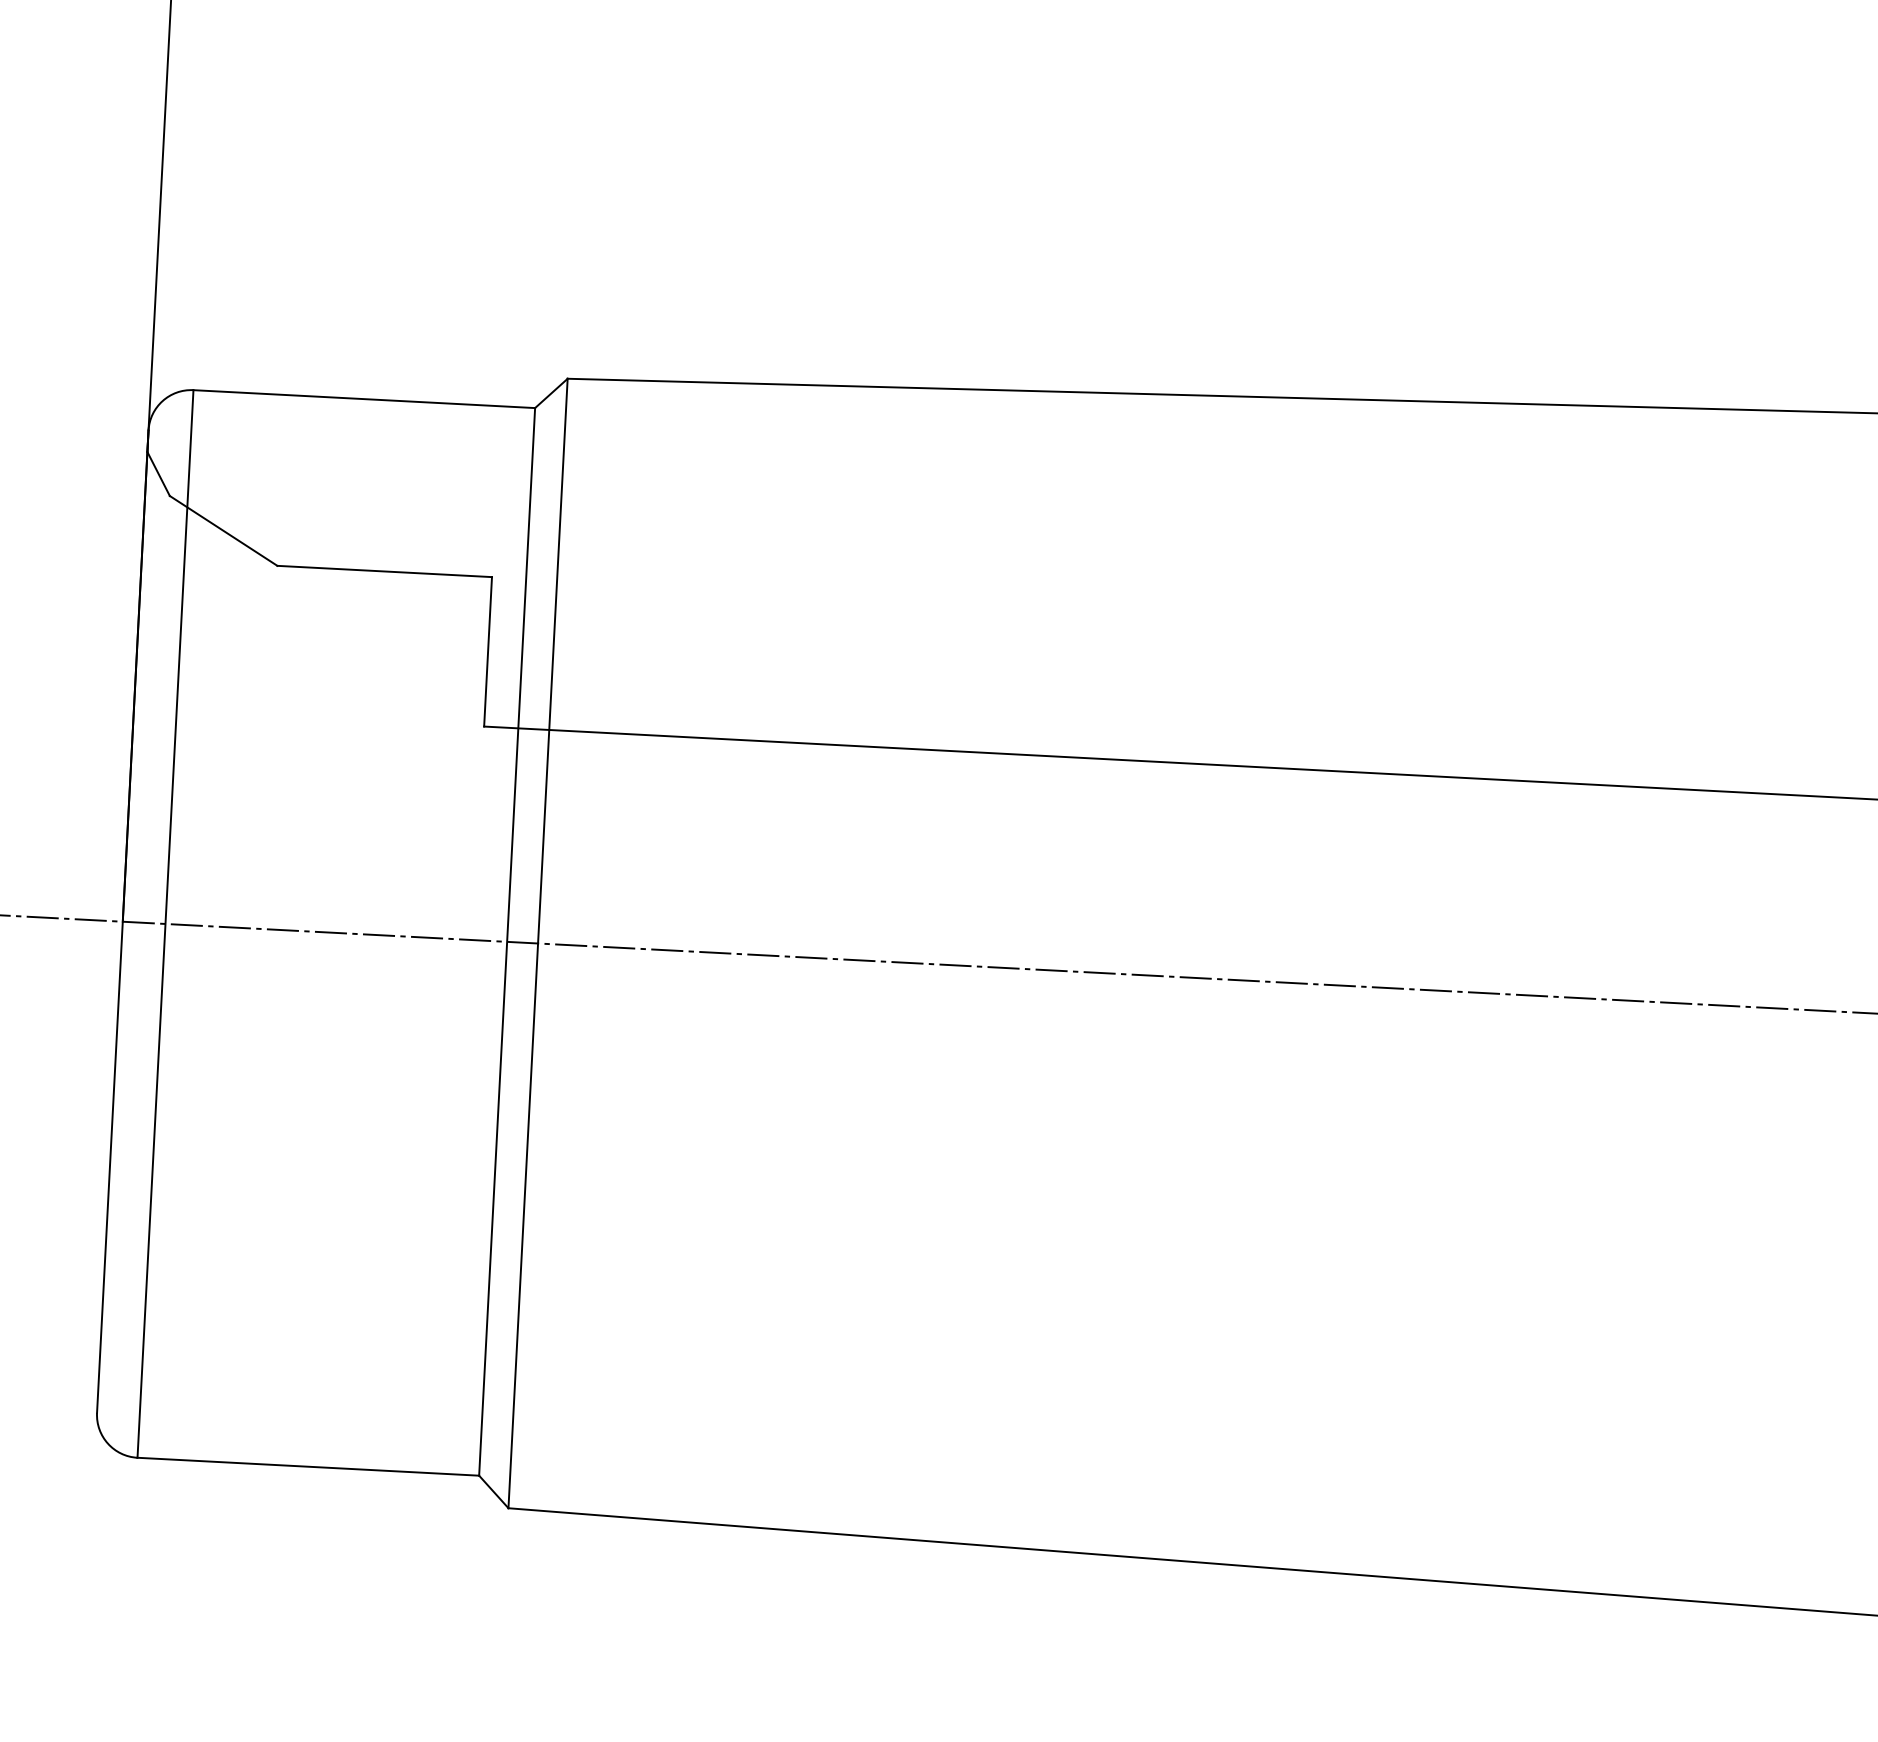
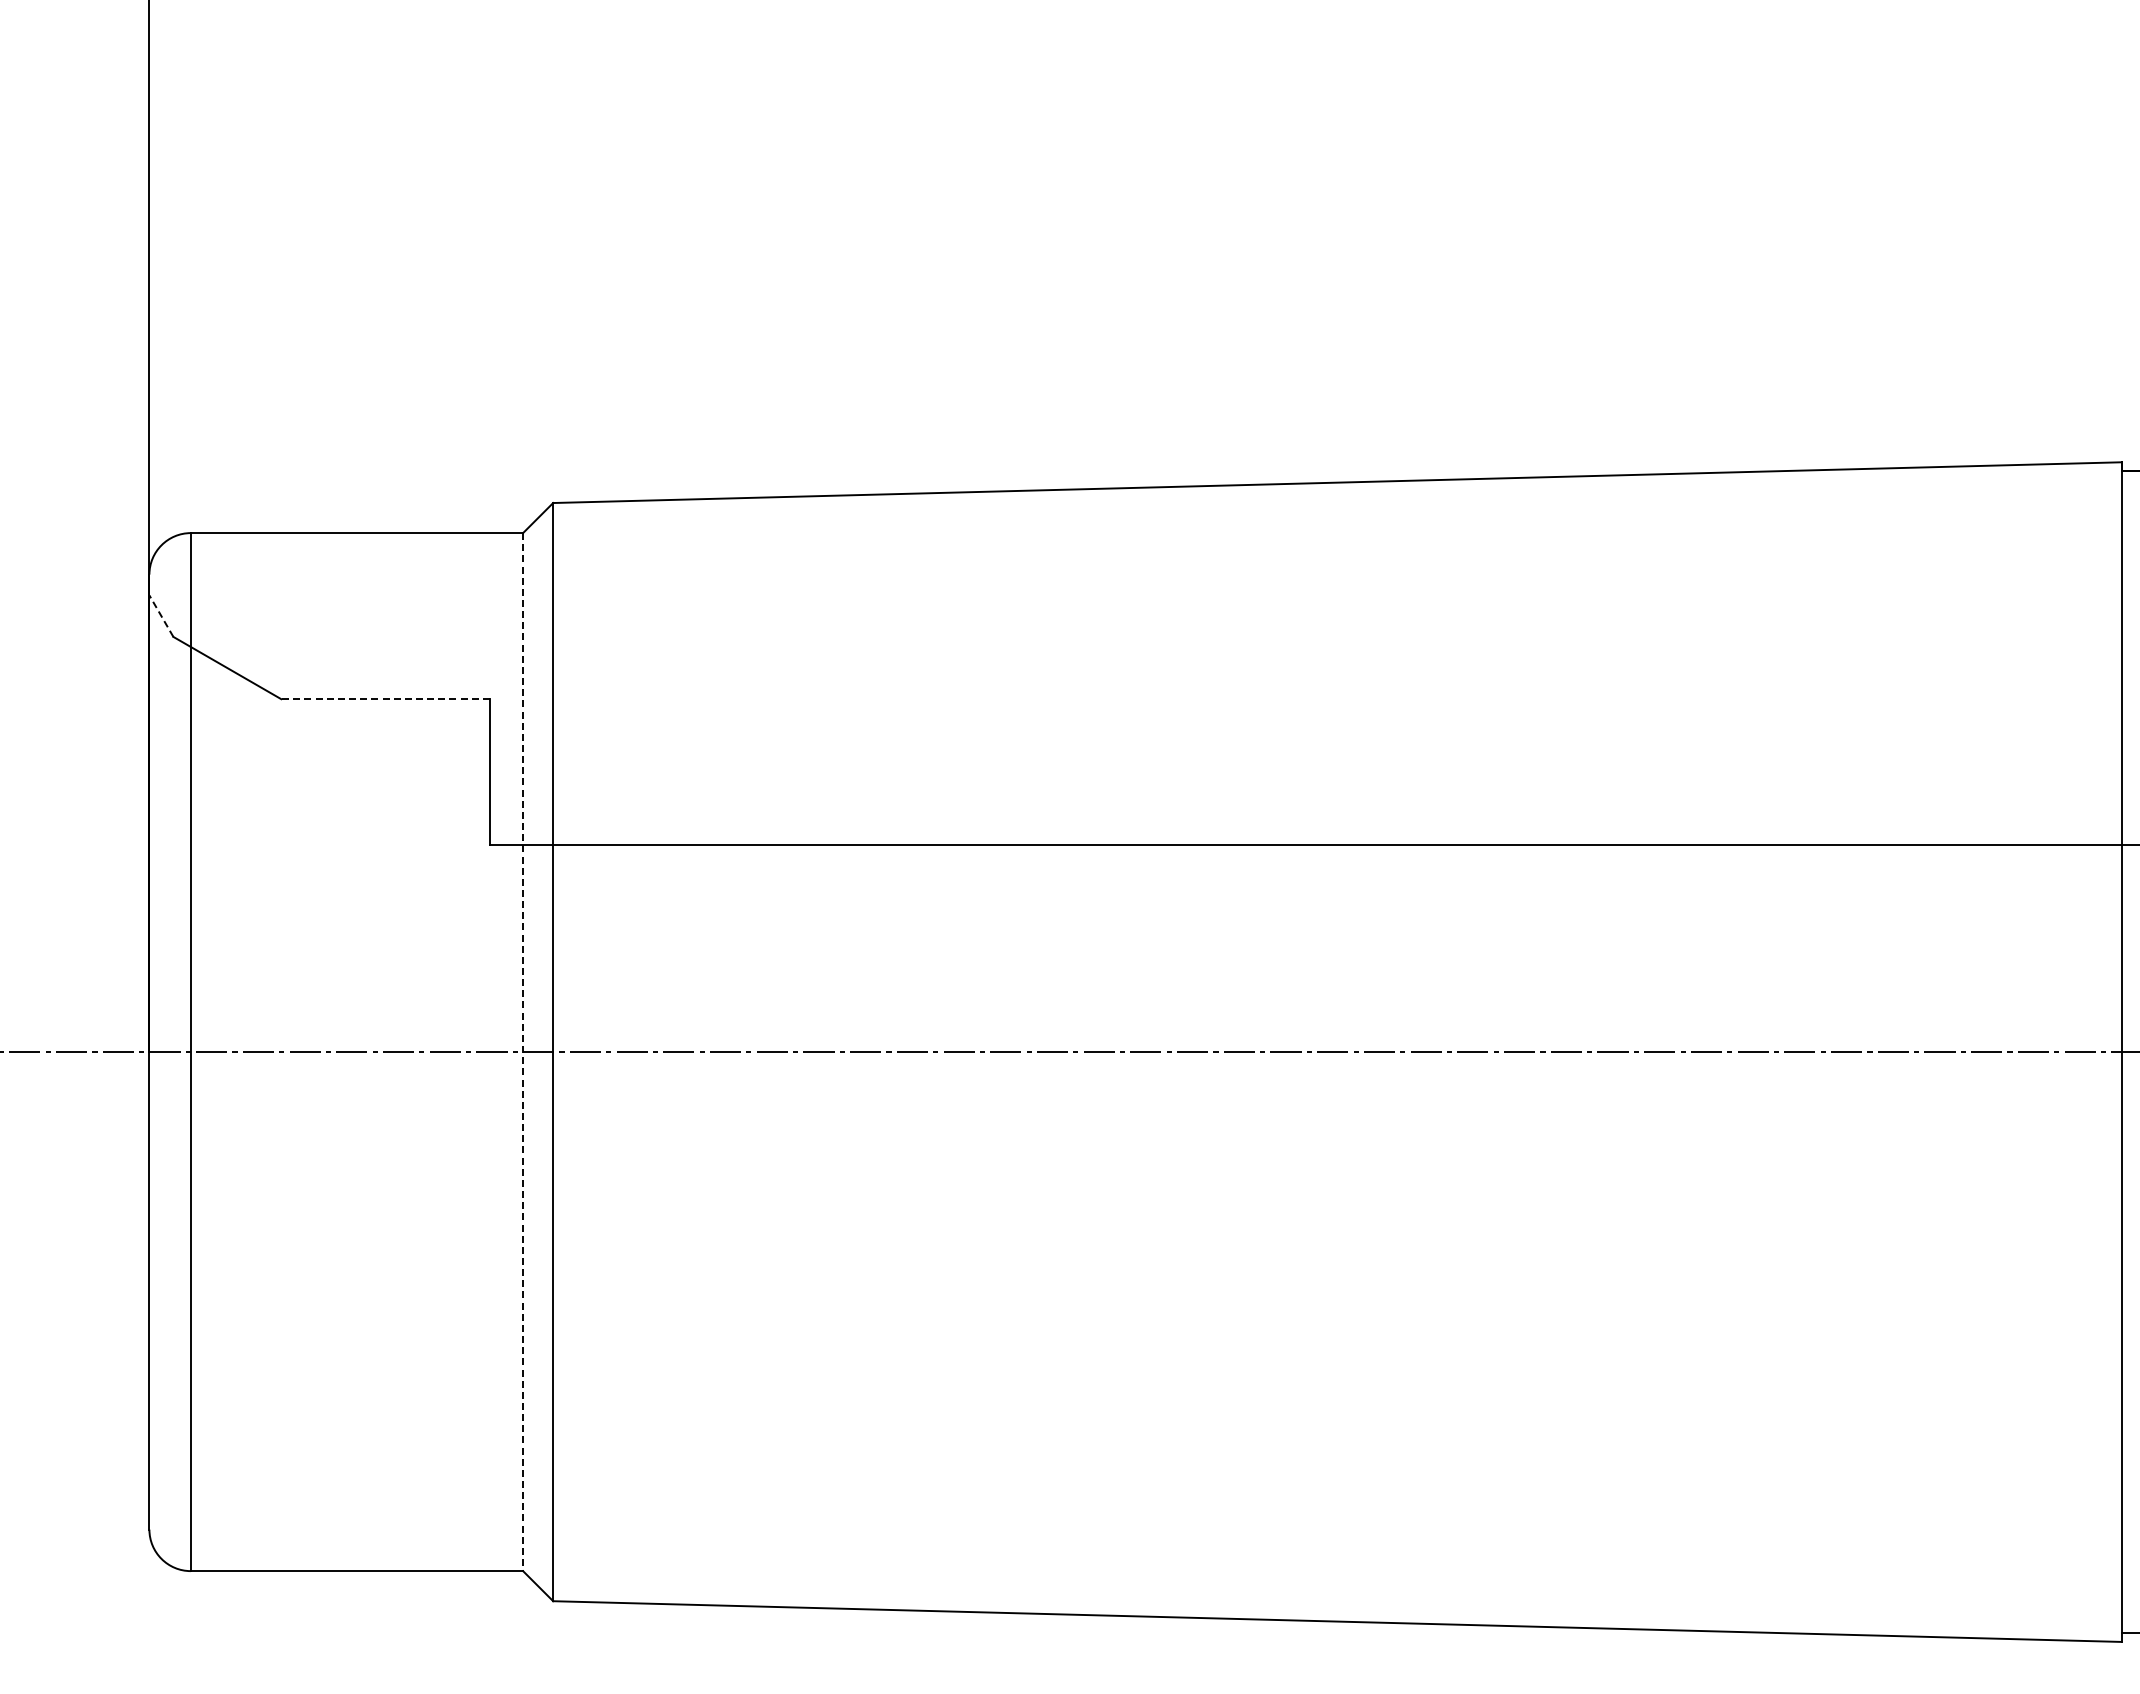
line: (158, 474) -> (161, 616), solid -> dashed
line: (384, 571) -> (385, 699), solid -> dashed
line: (507, 942) -> (523, 1052), solid -> dashed

